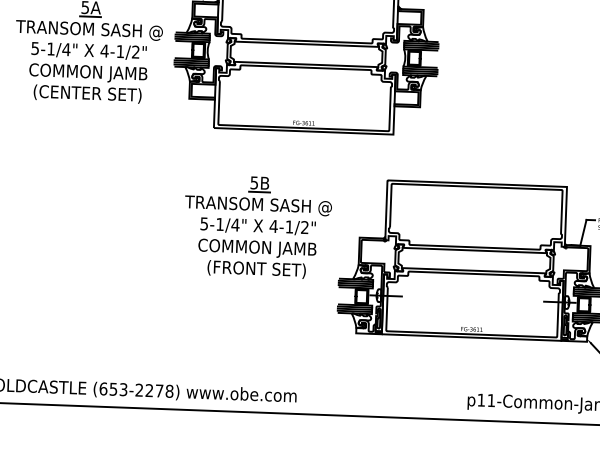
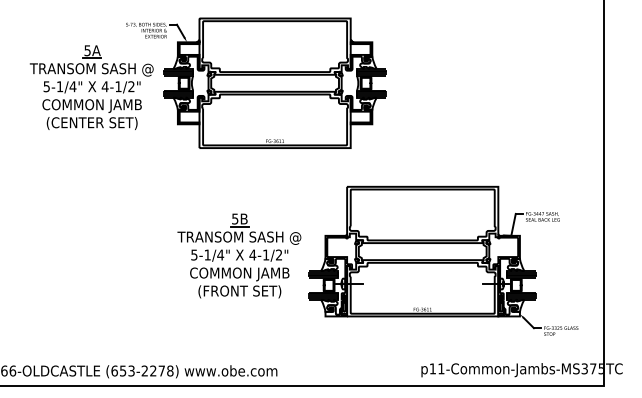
part: (257, 226) -> (239, 255), moved

